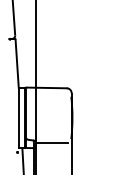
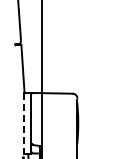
line: (18, 118) -> (24, 123), solid -> dashed
line: (52, 143) -> (58, 148), removed

